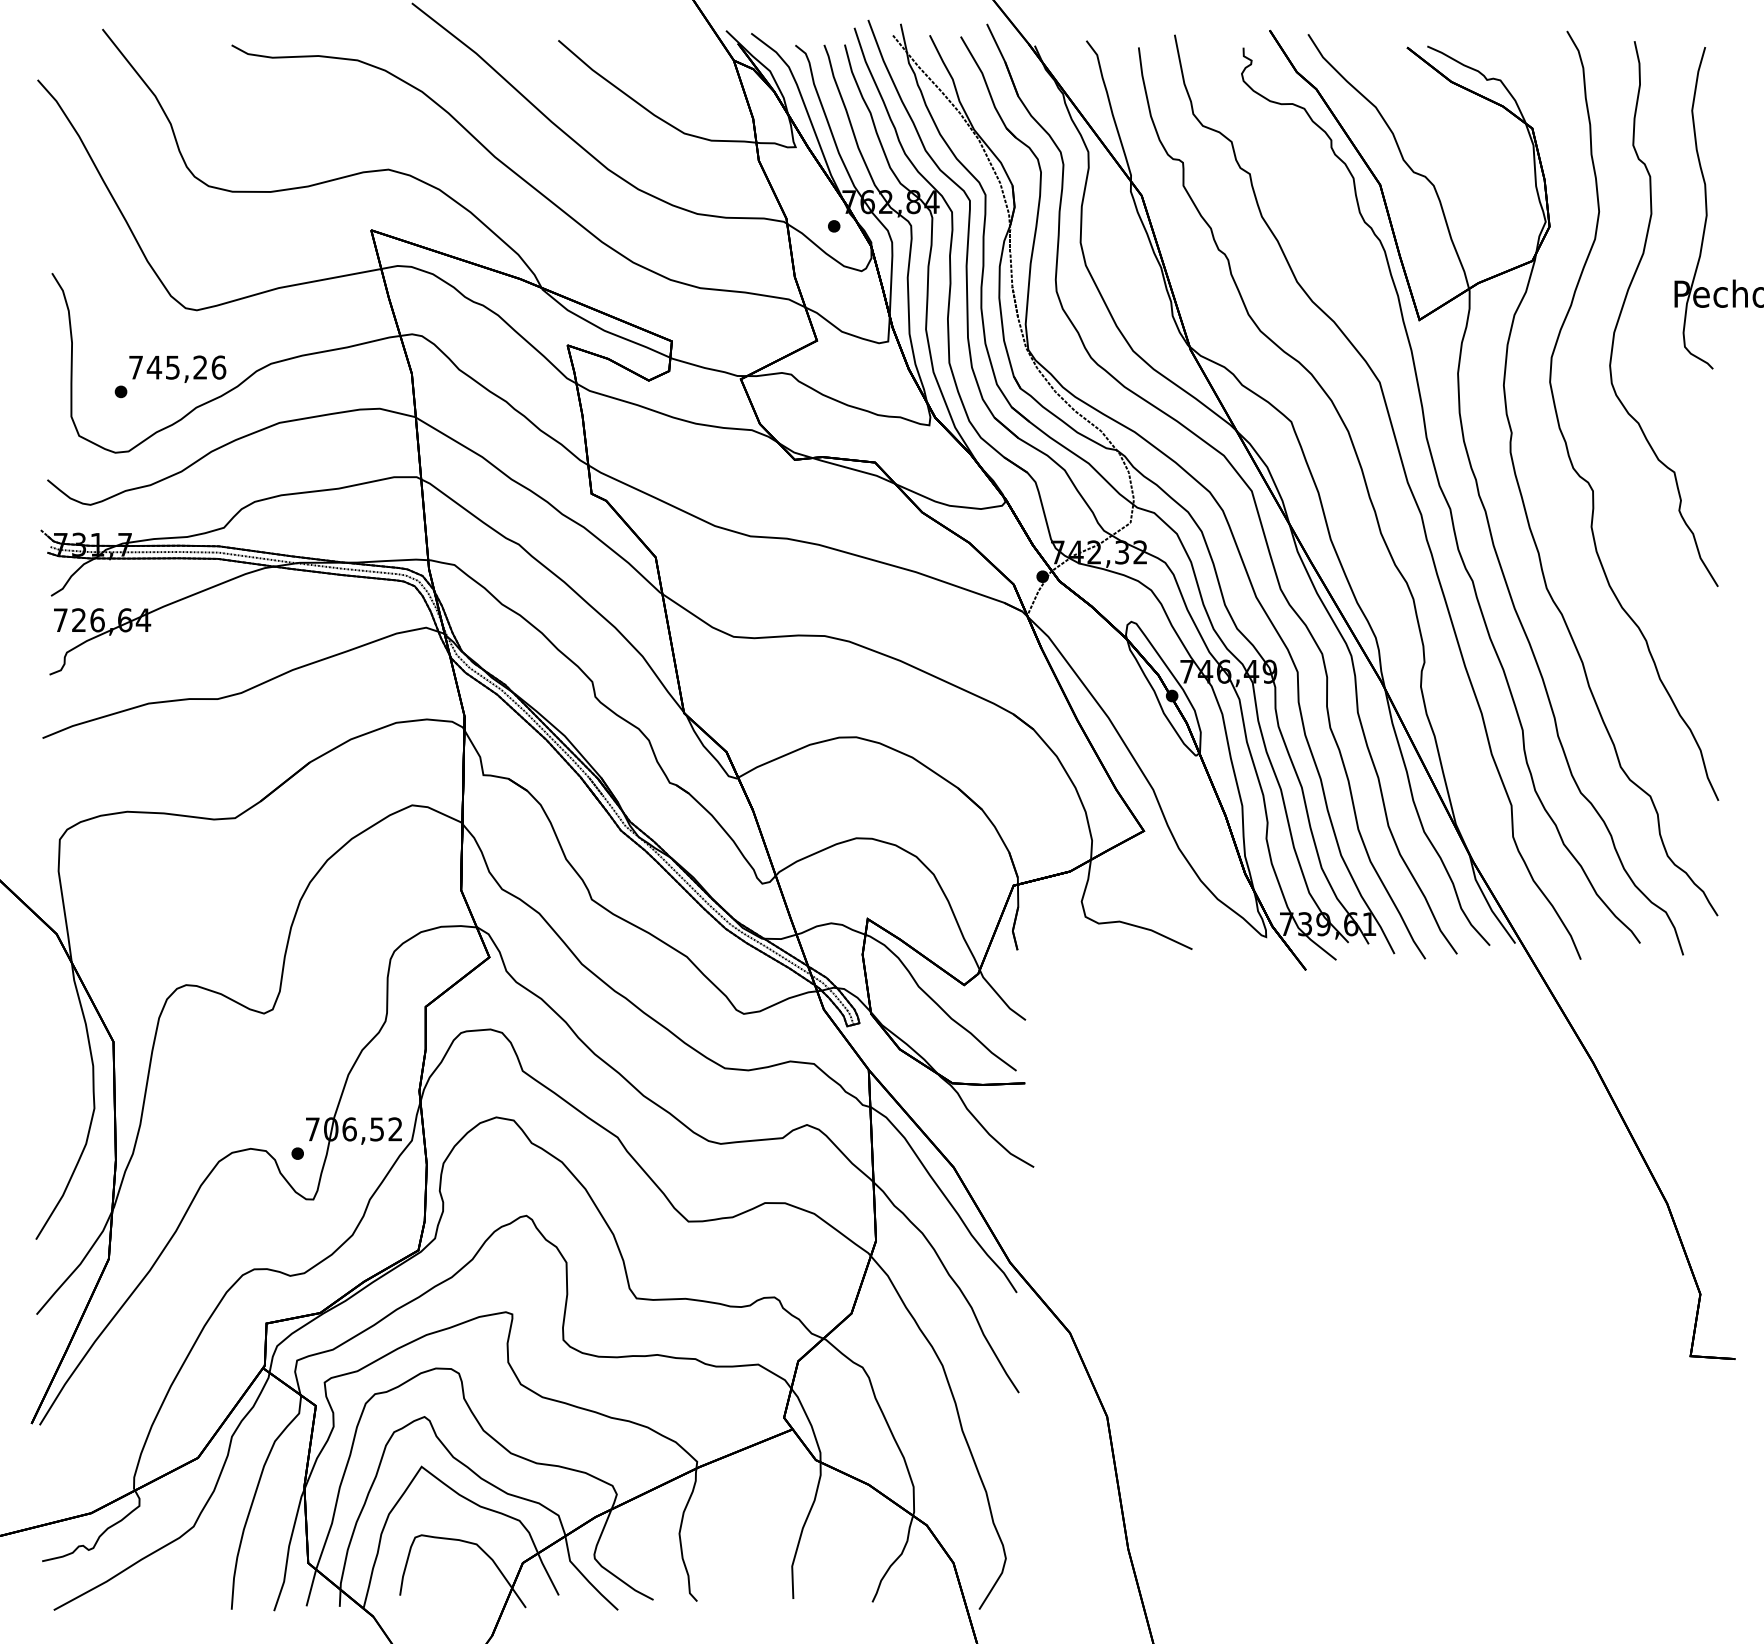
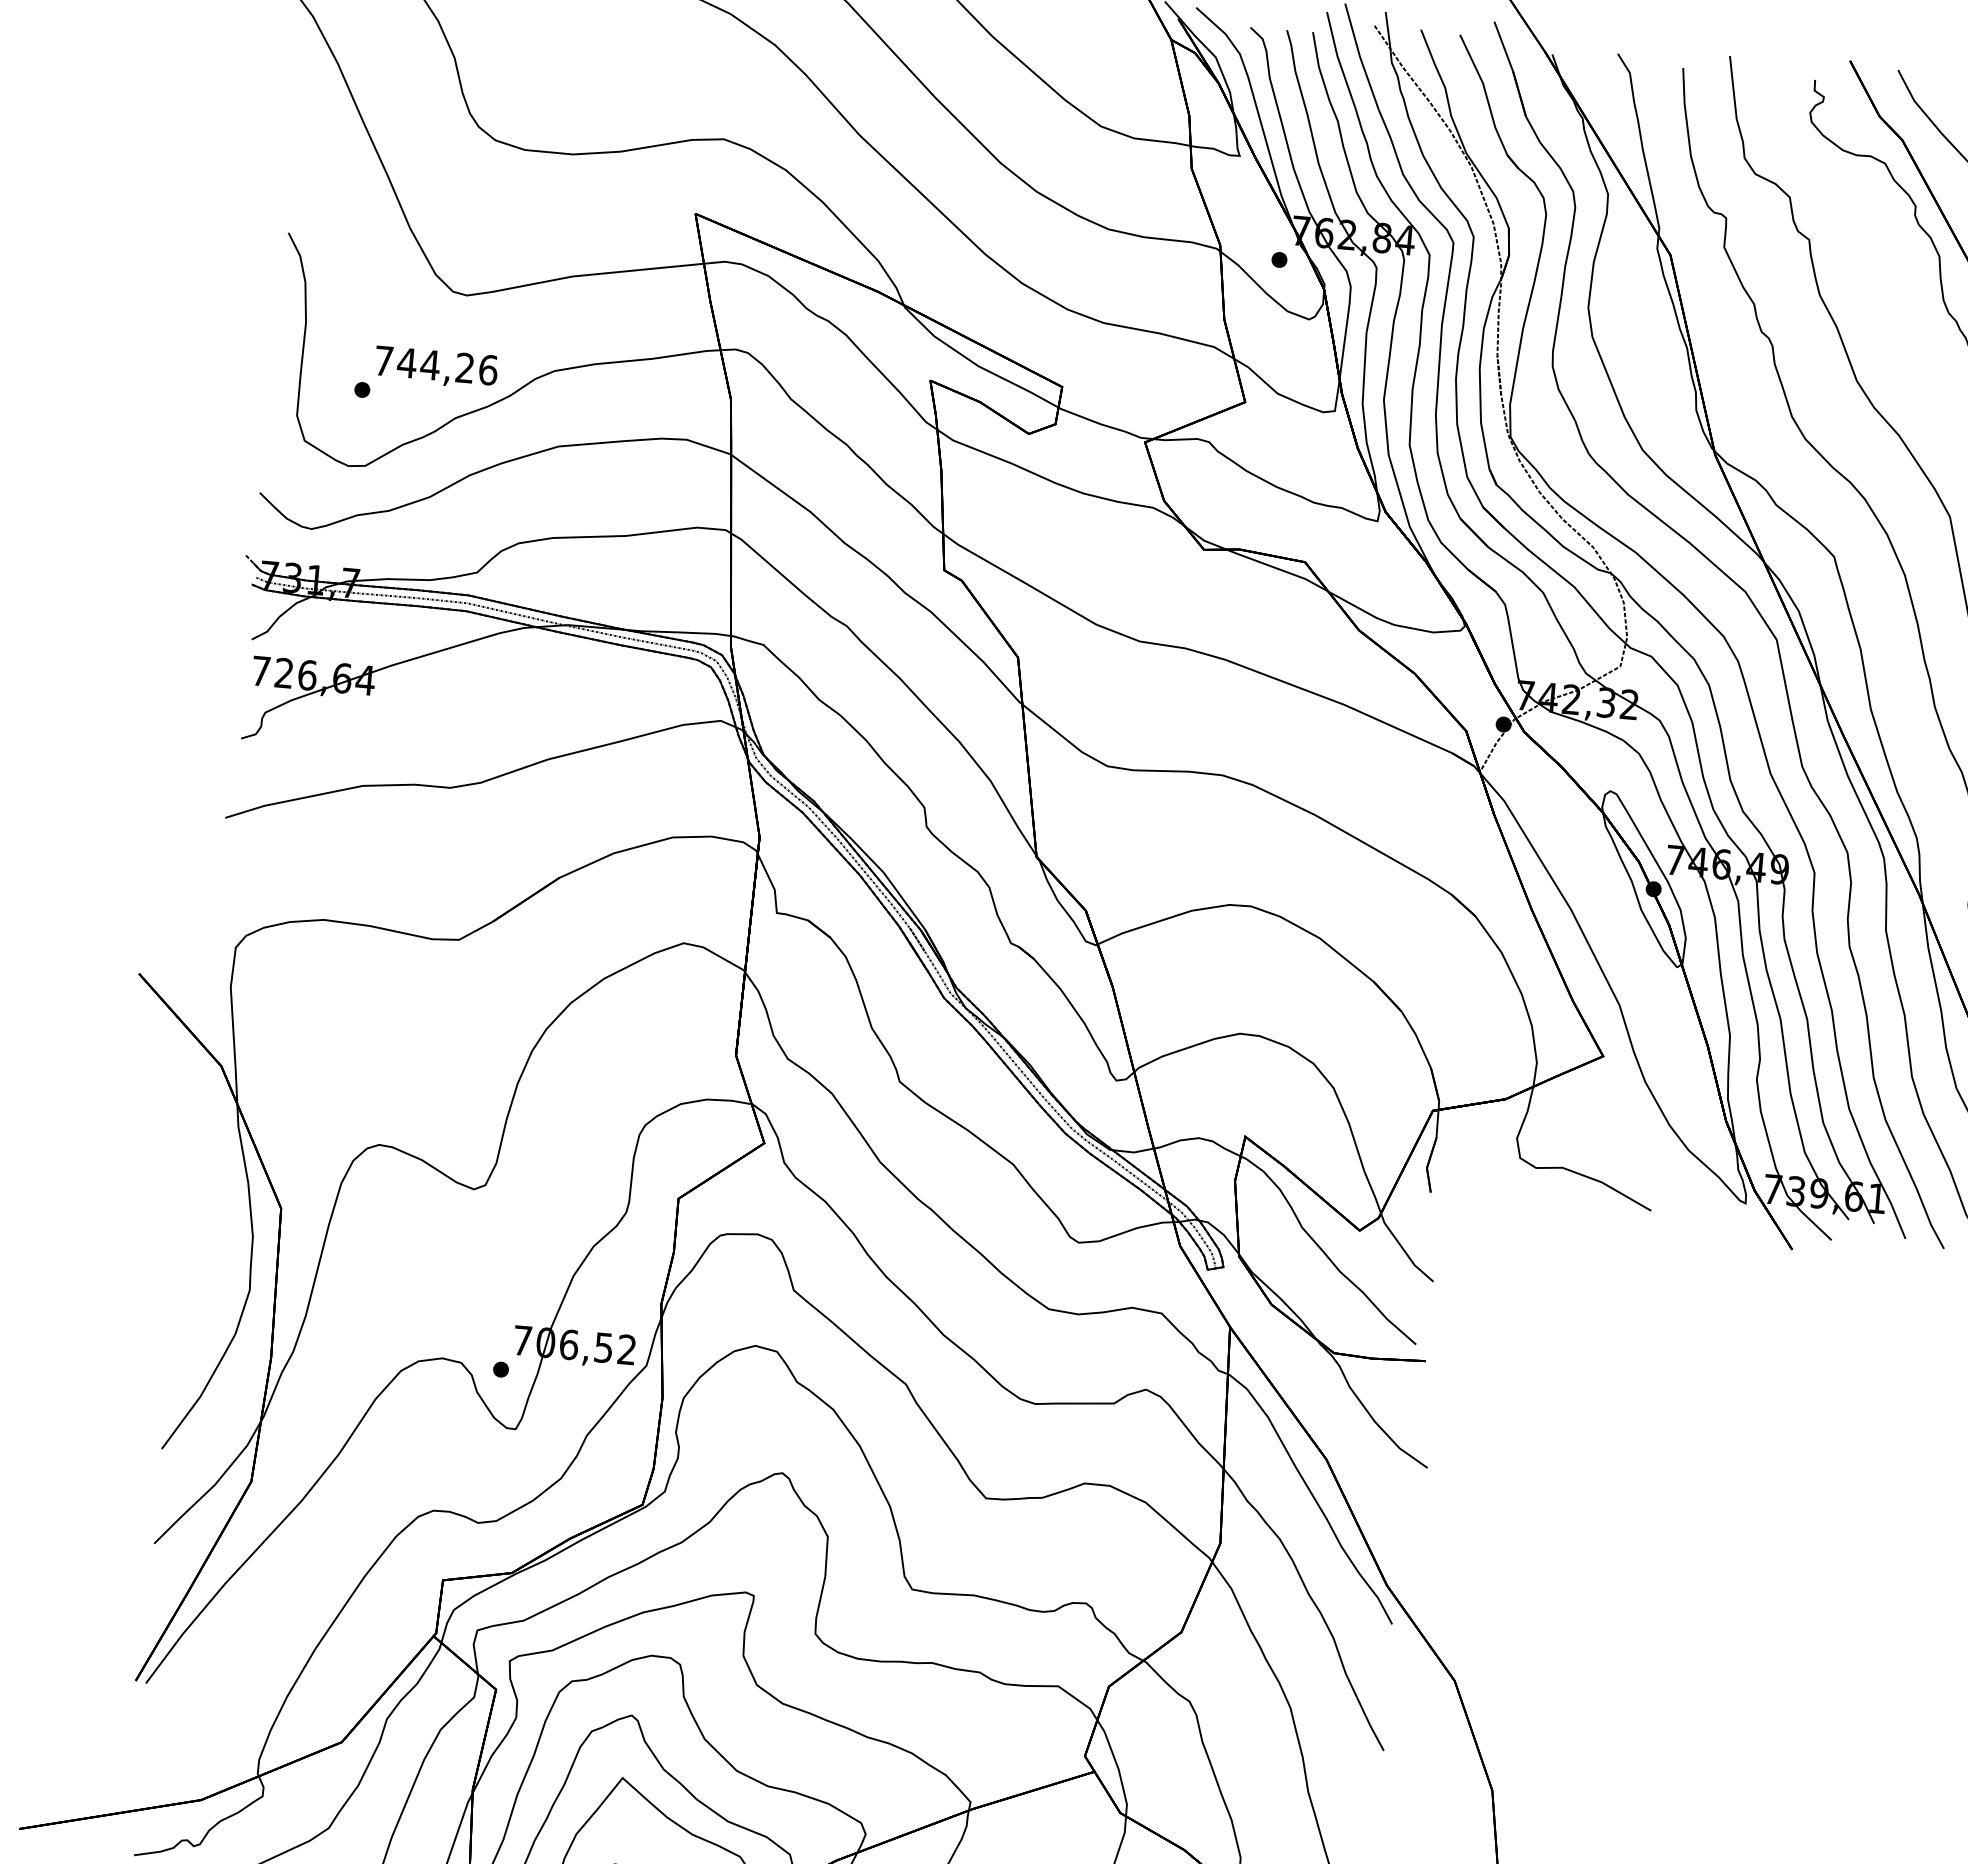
text: (172, 367) -> (429, 364), 745,26 -> 744,26

